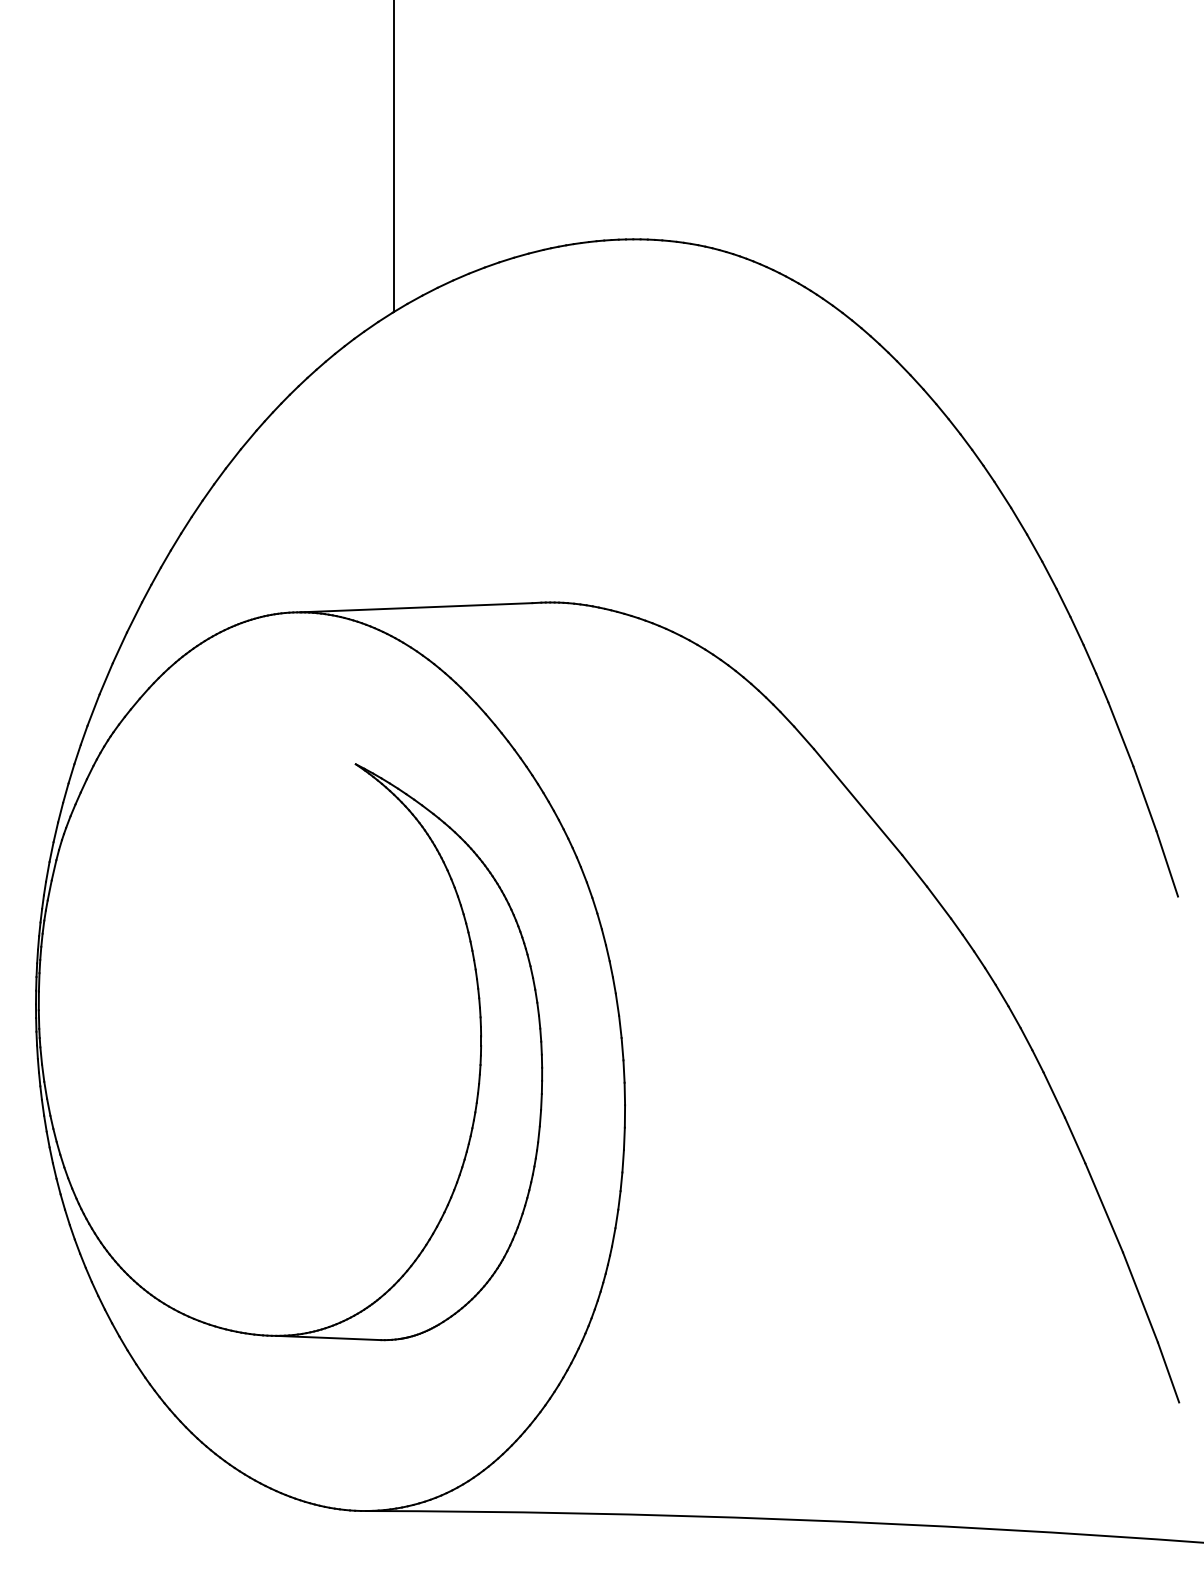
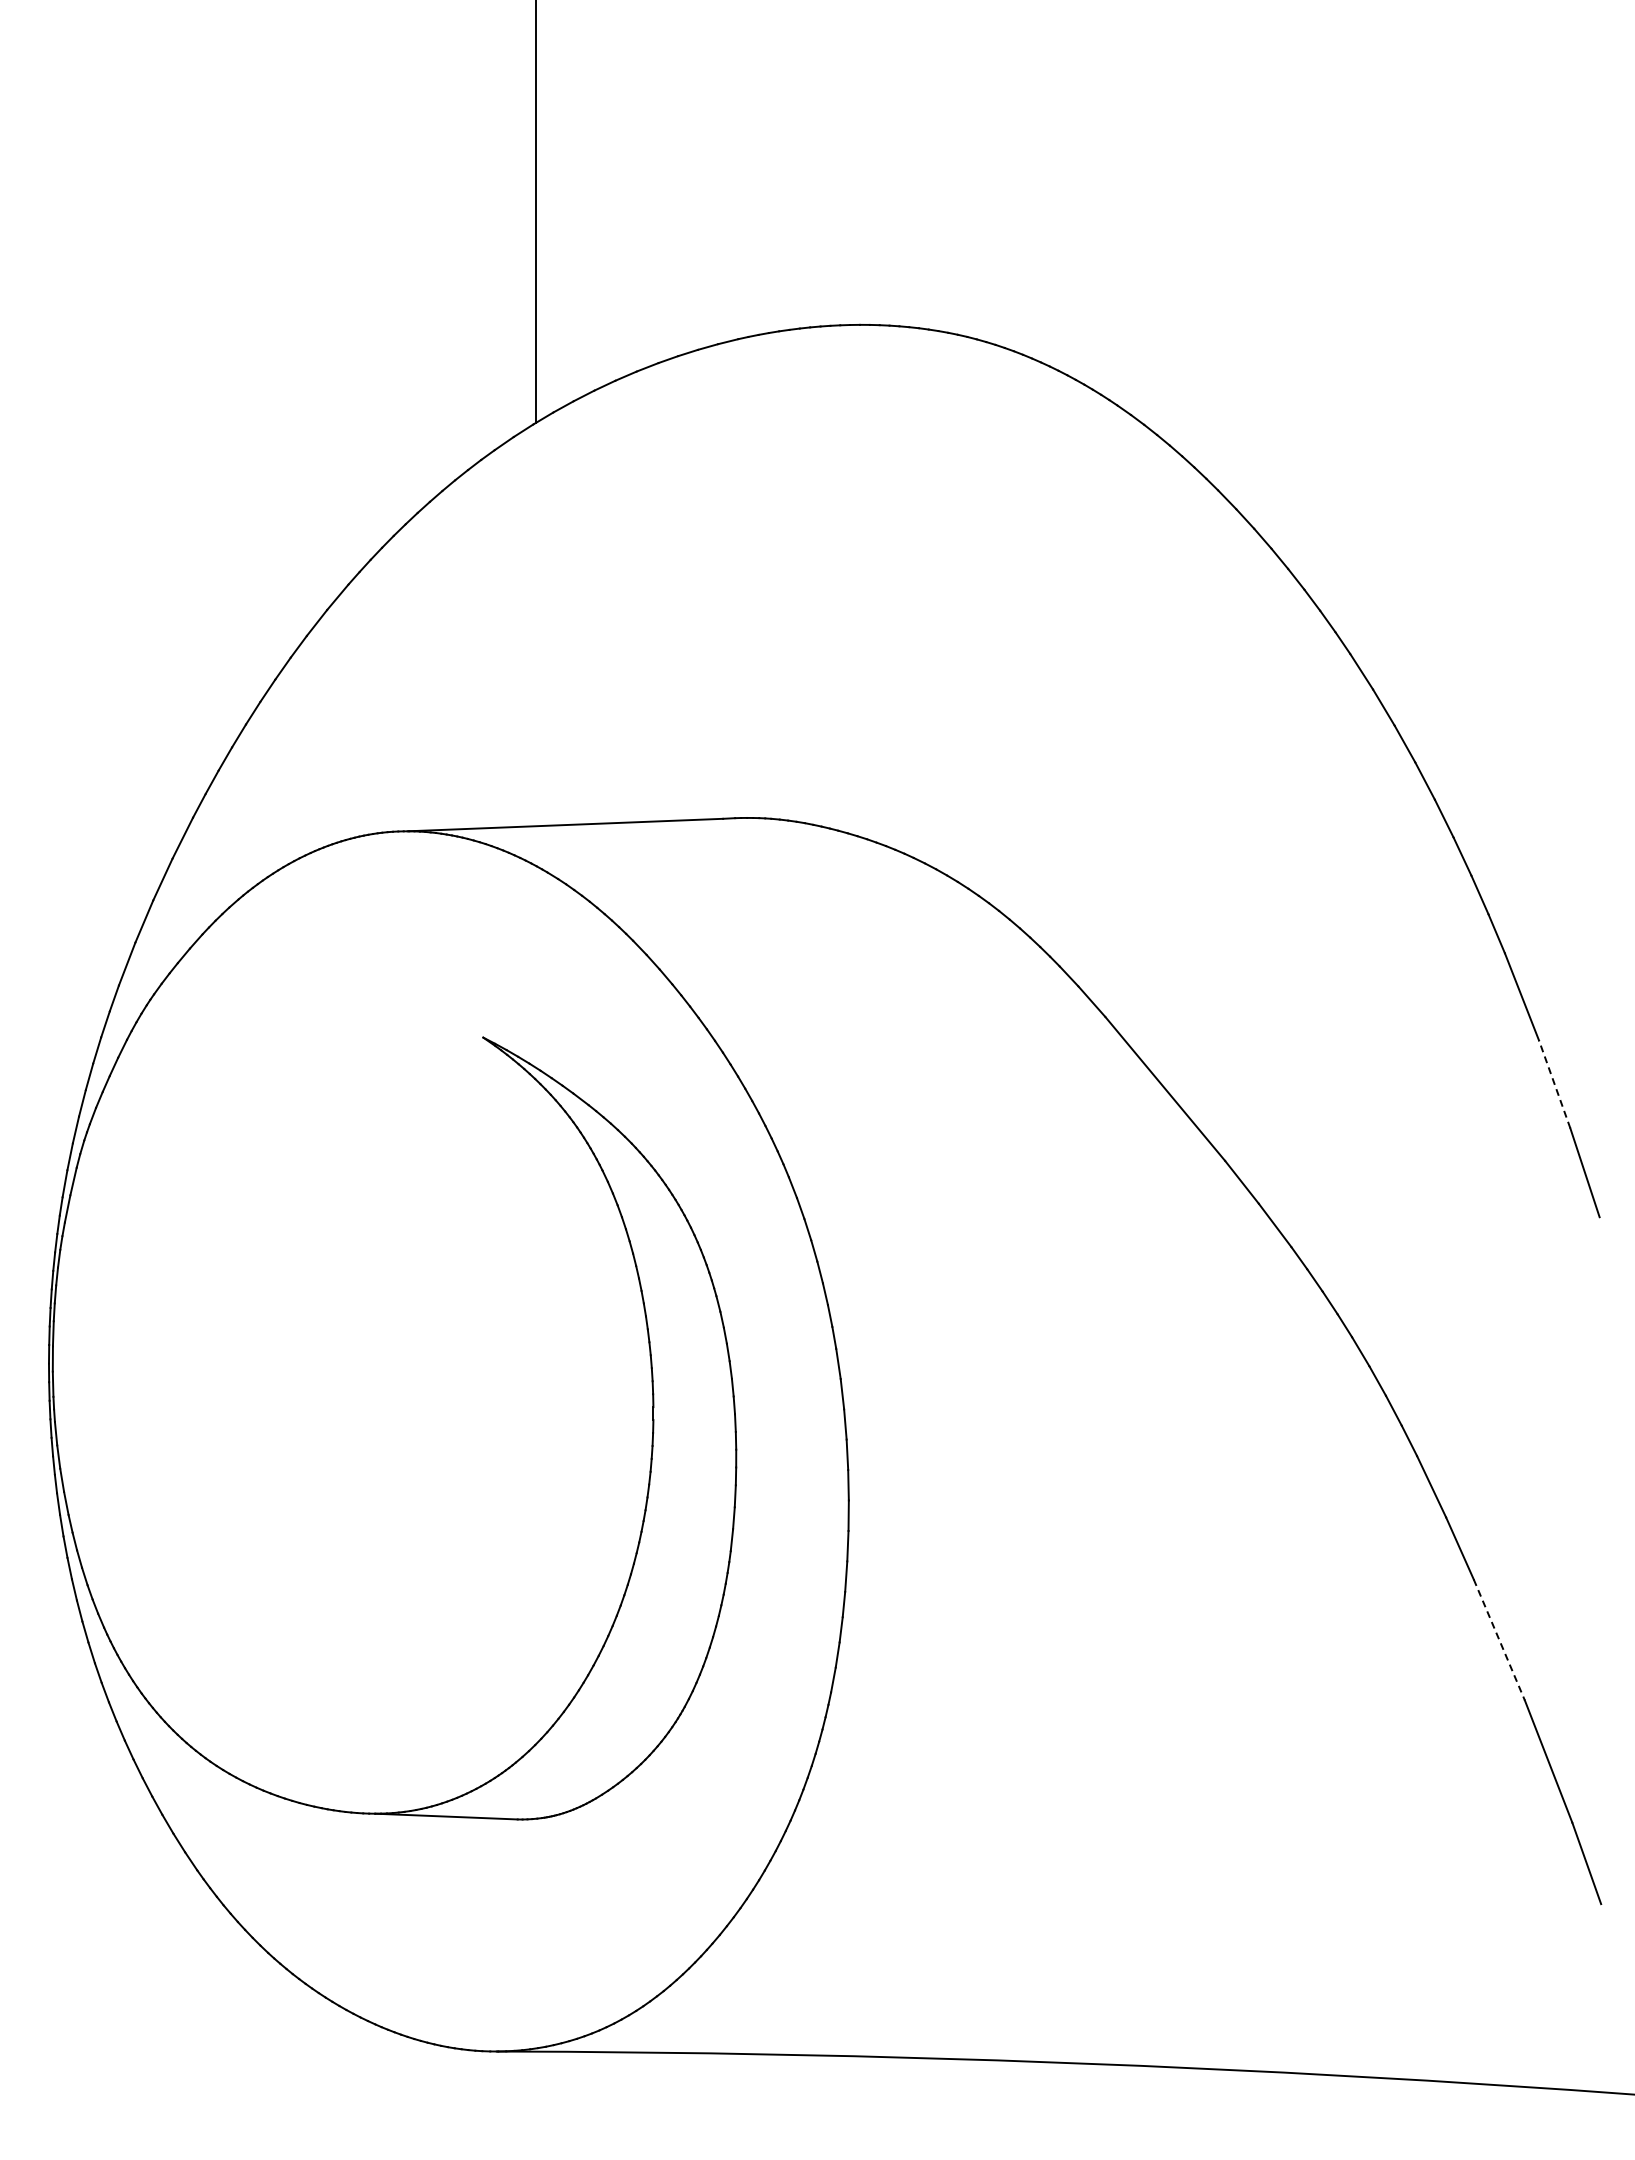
line: (1144, 798) -> (1554, 1084), solid -> dashed
line: (1104, 1207) -> (1499, 1639), solid -> dashed

